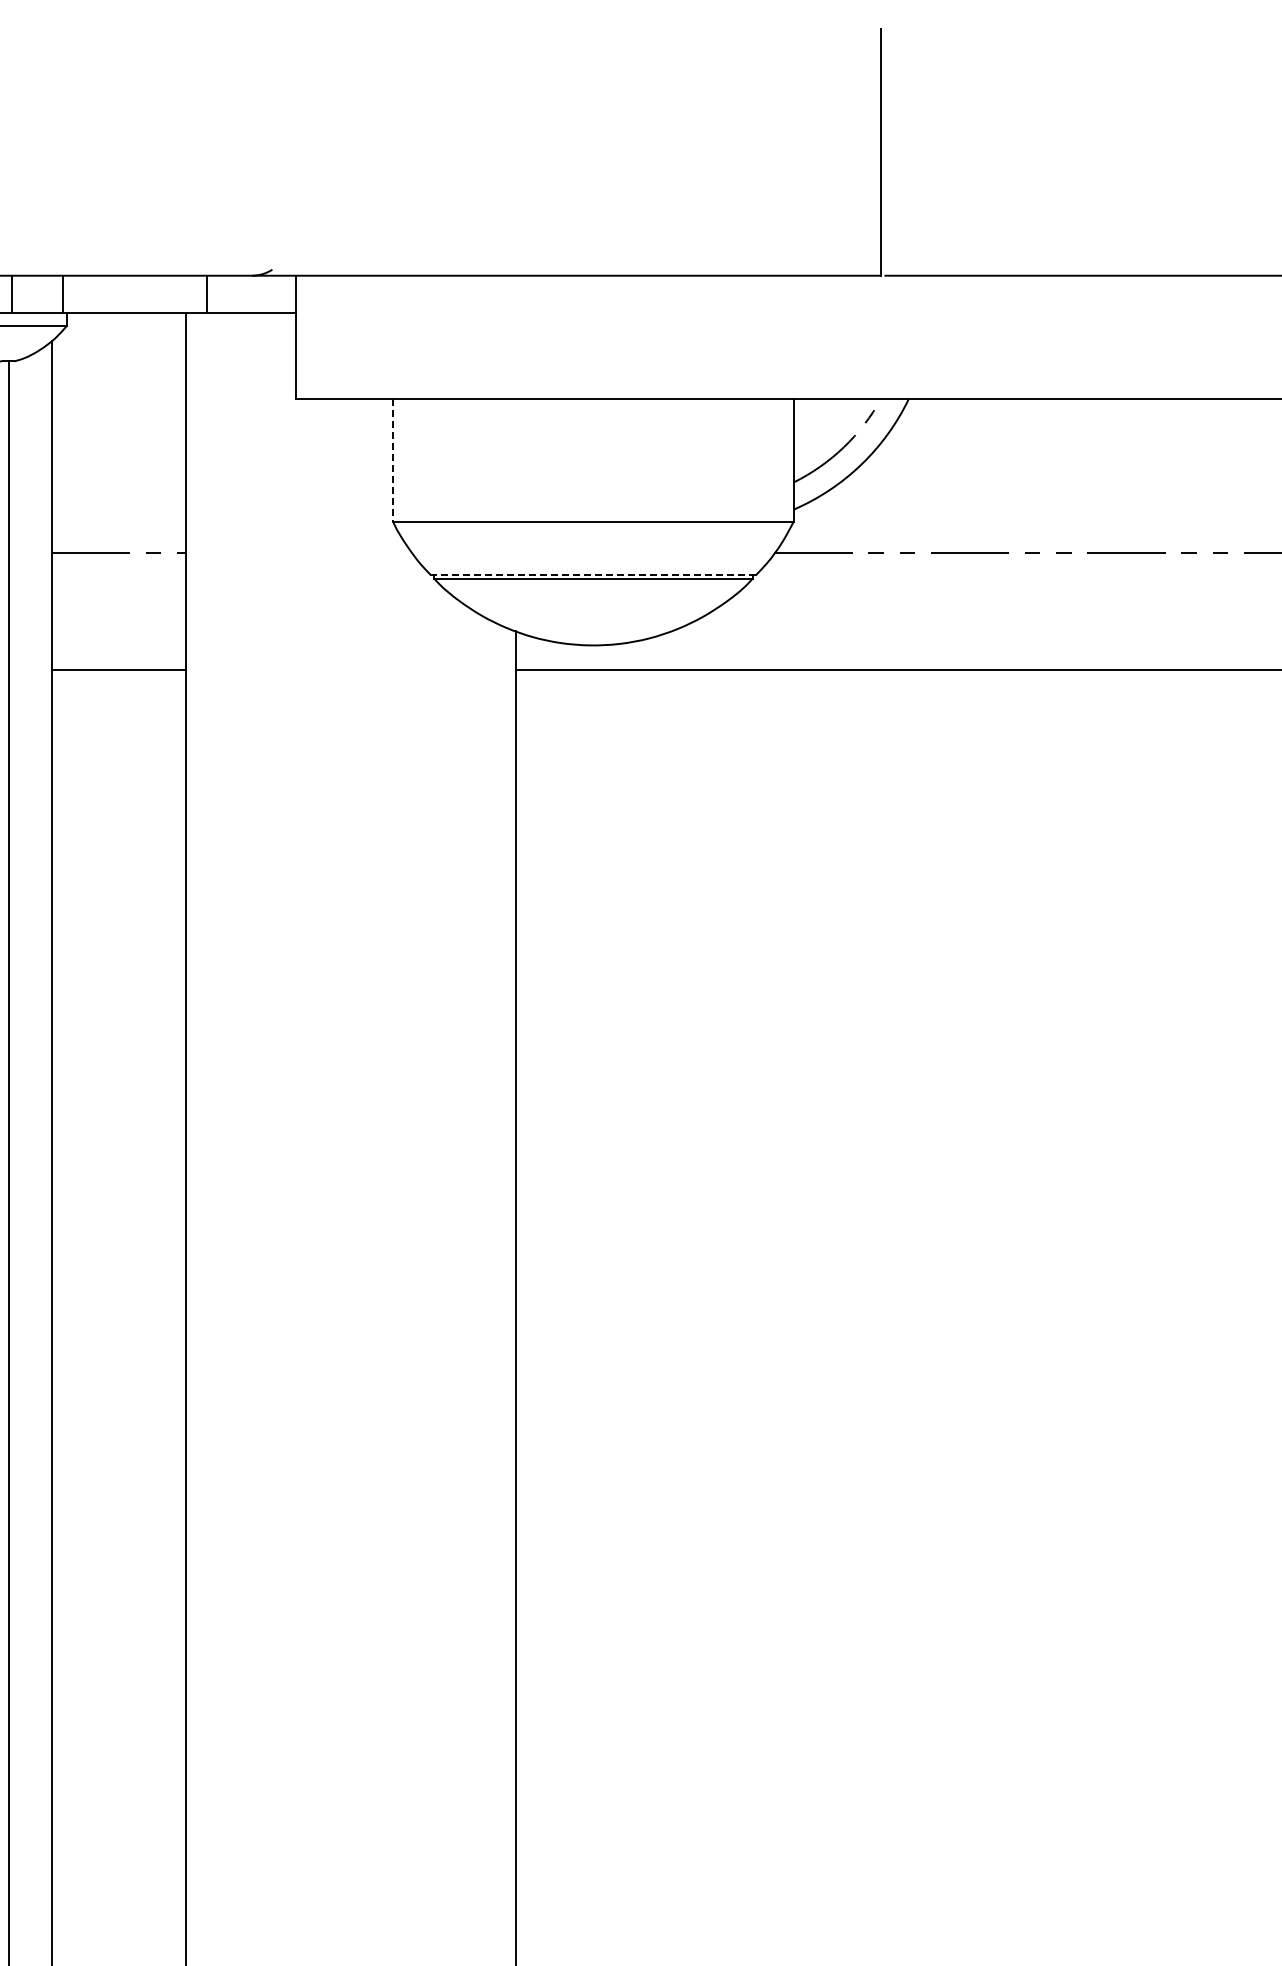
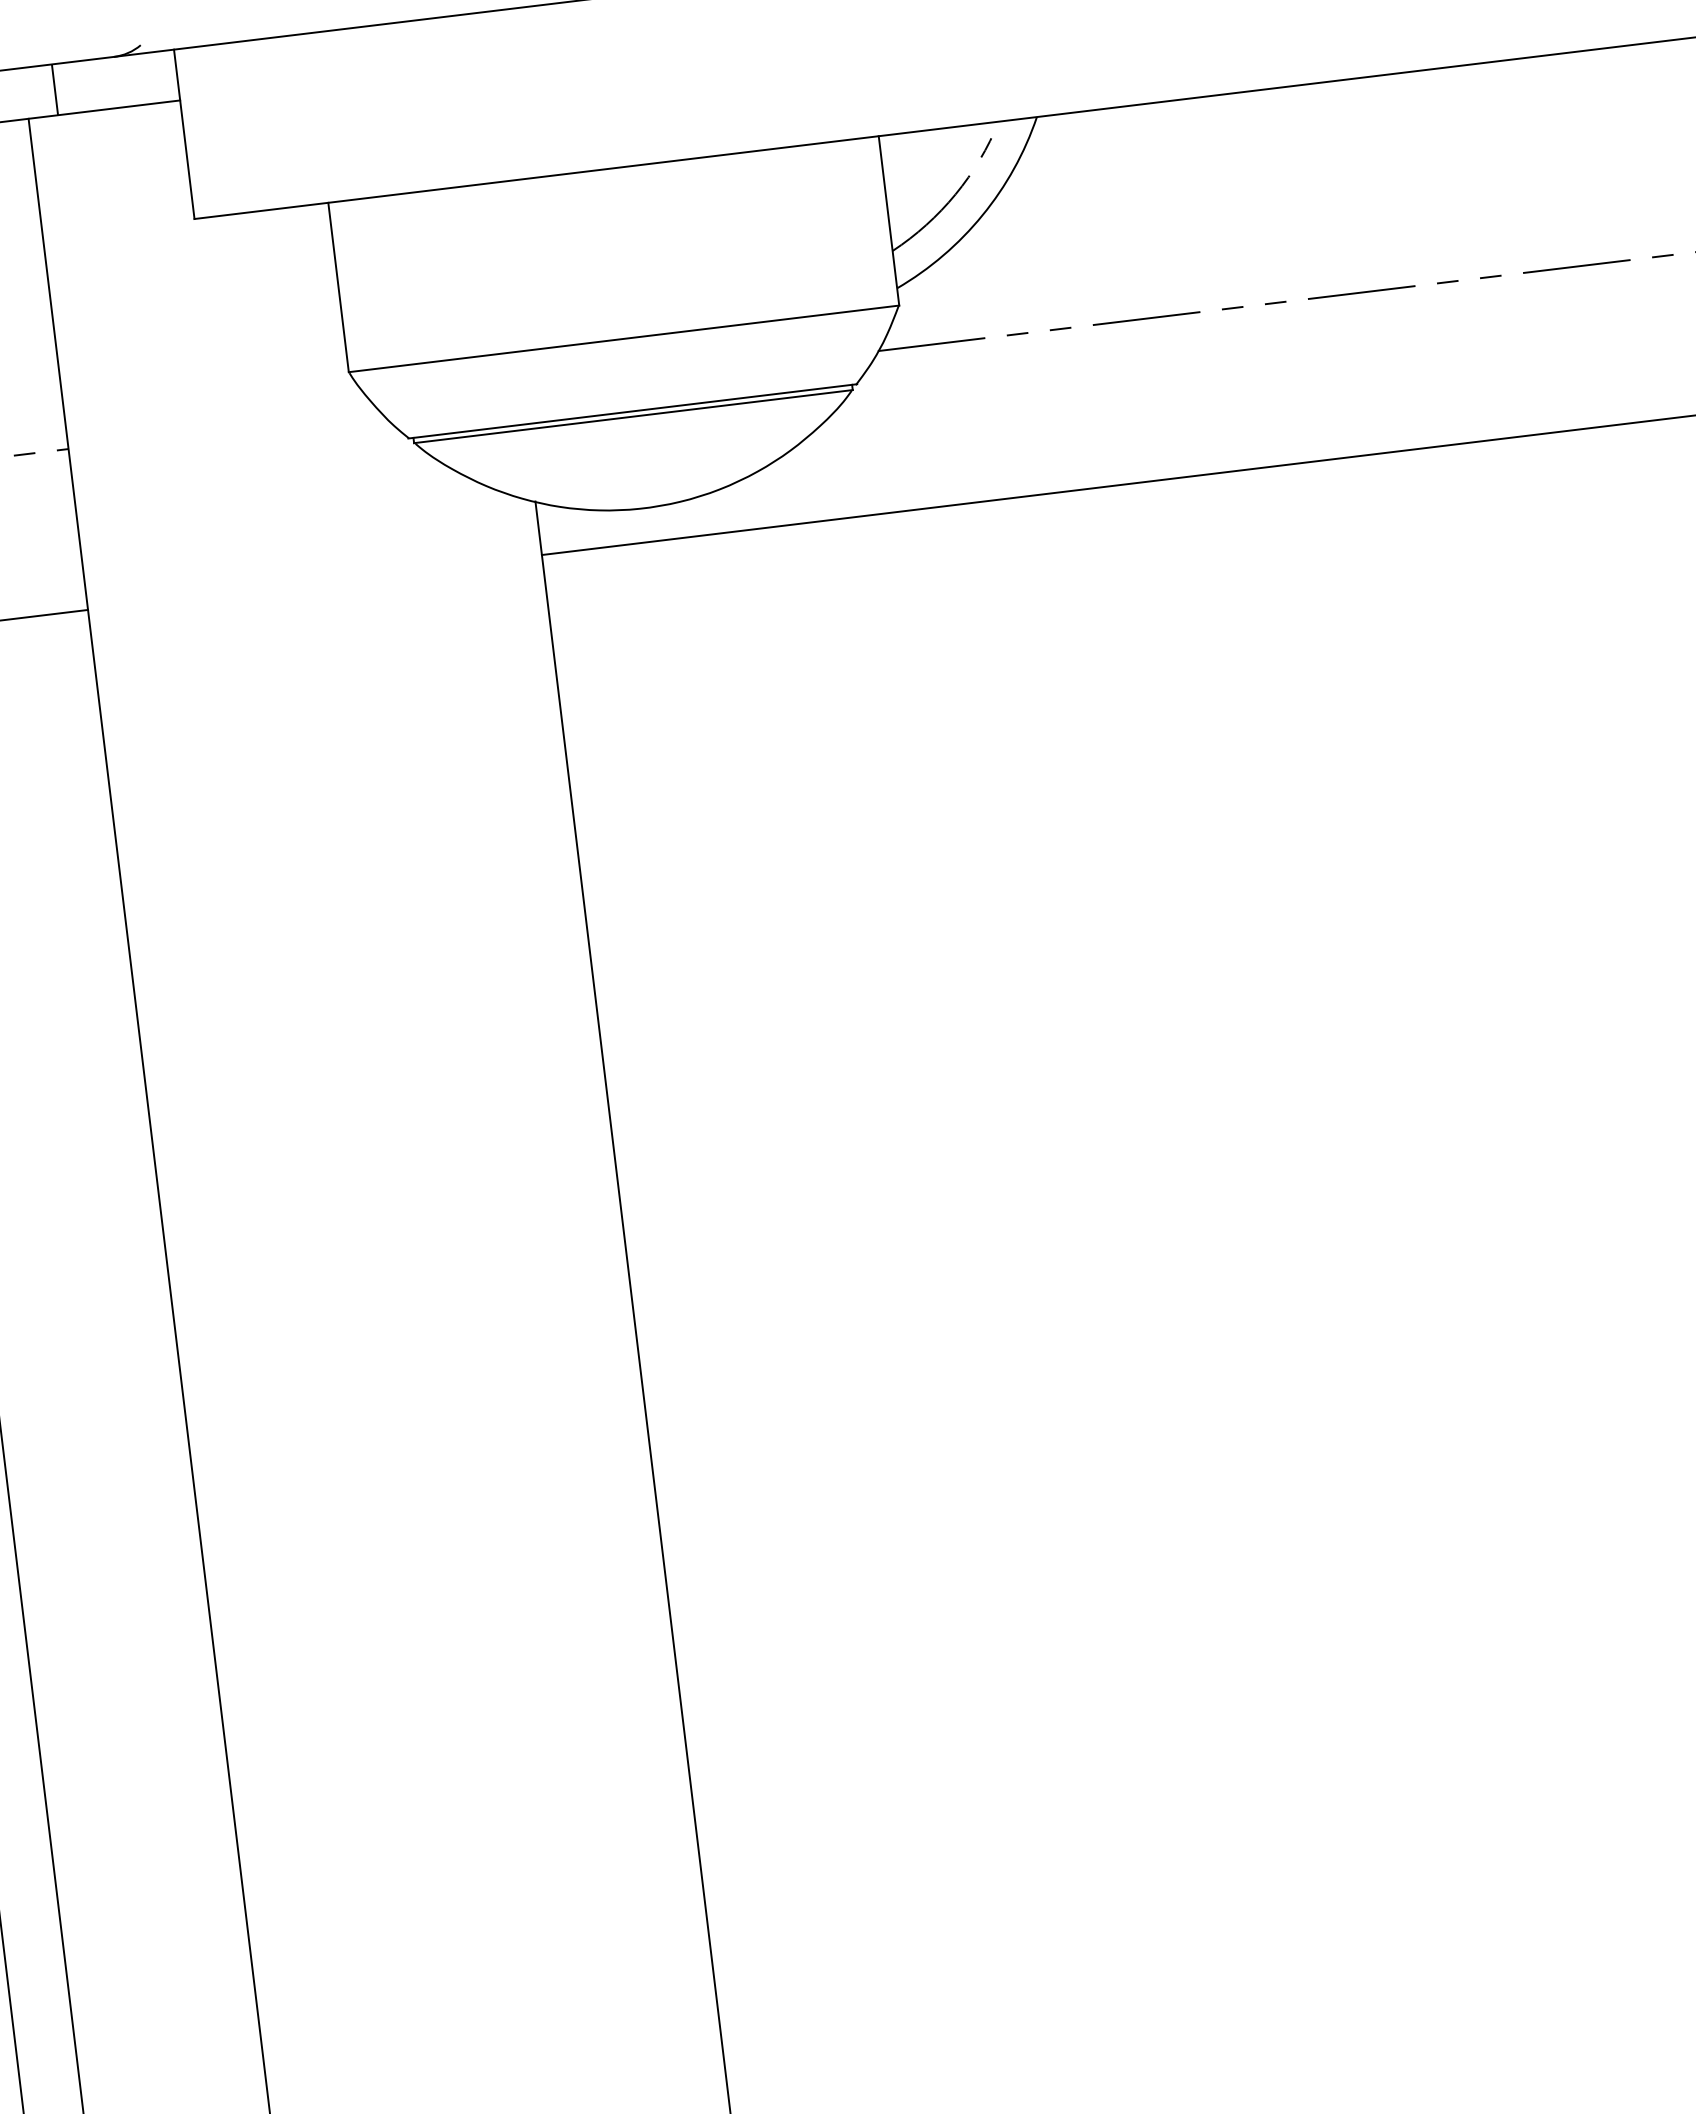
line: (393, 460) -> (338, 287), dashed -> solid
line: (593, 574) -> (632, 410), dashed -> solid

